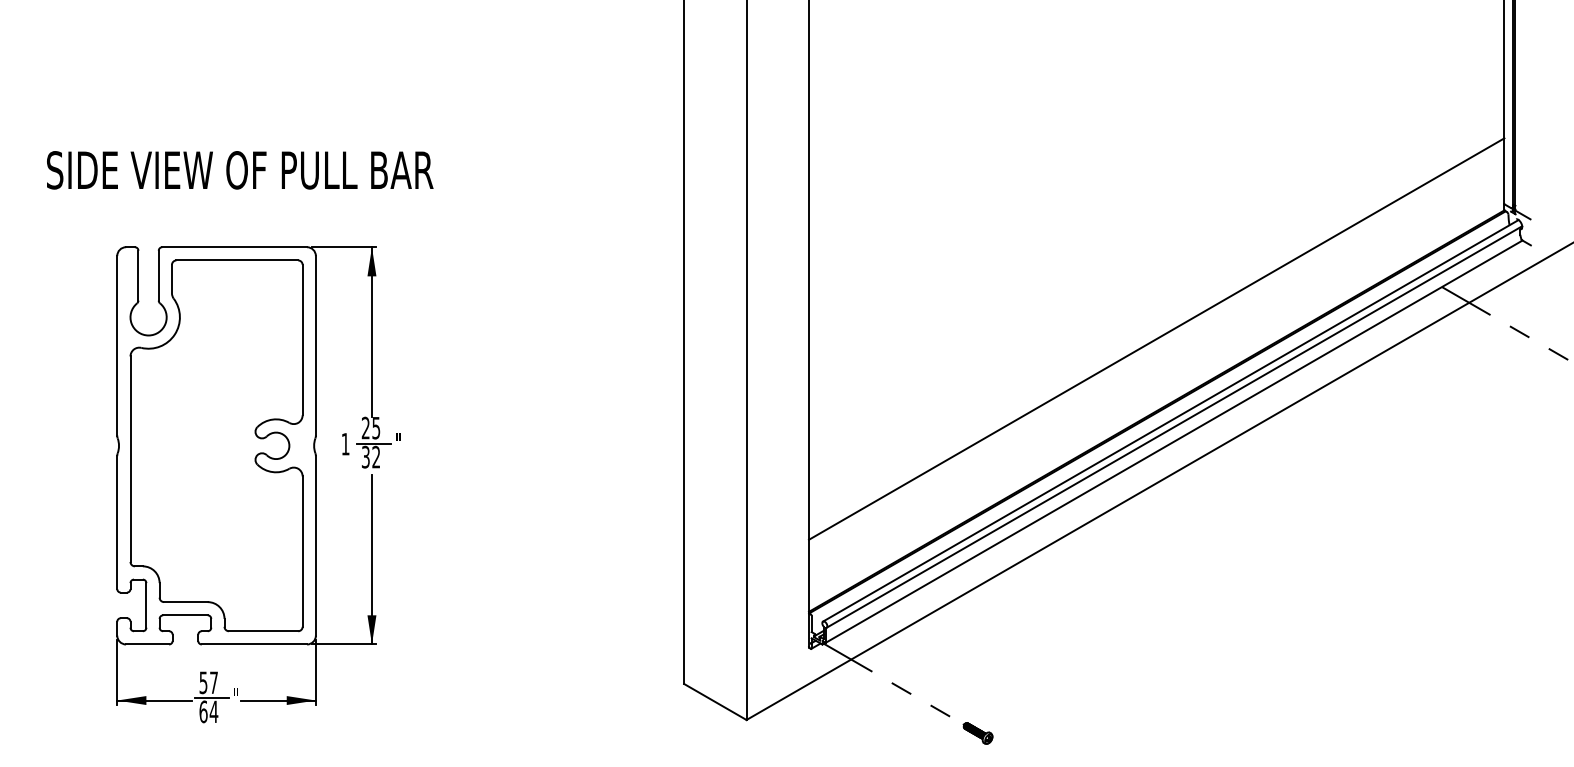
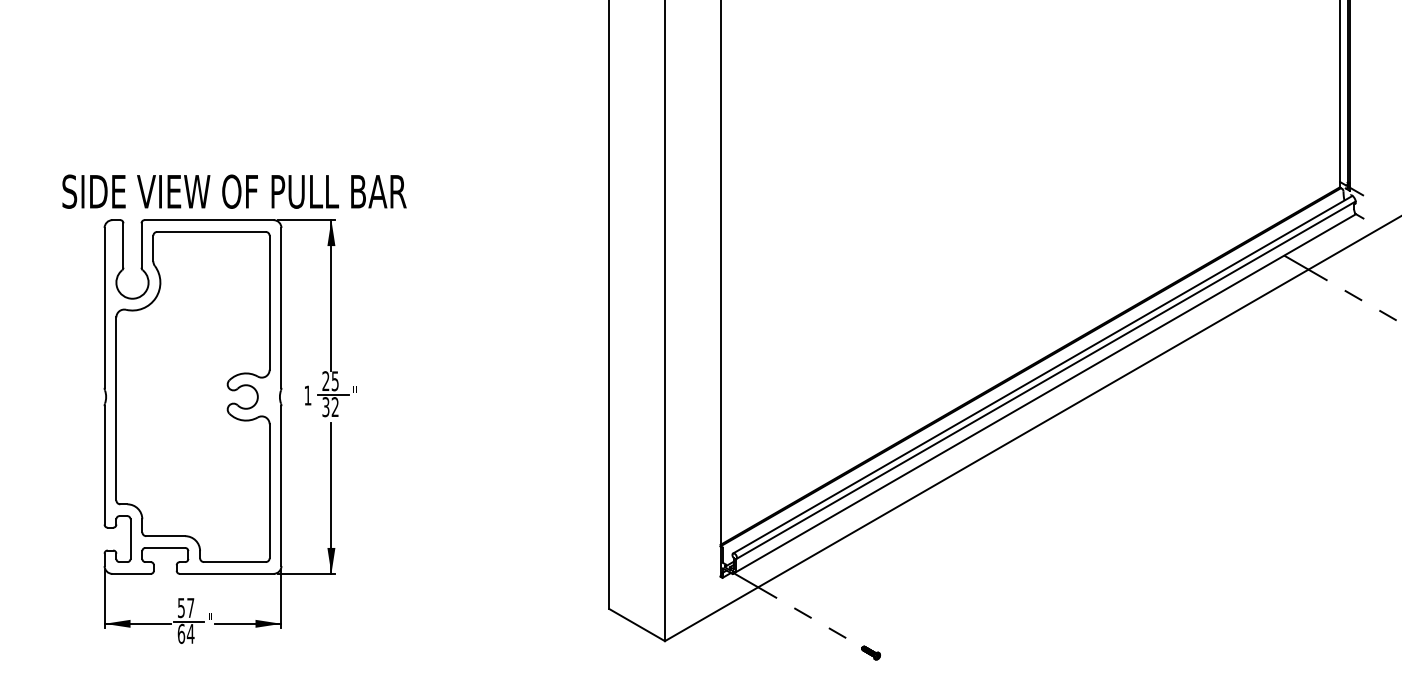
text: (240, 170) -> (234, 191), moved
line: (1156, 338) -> (1030, 301), removed
part: (977, 733) -> (870, 653), size x0.7

